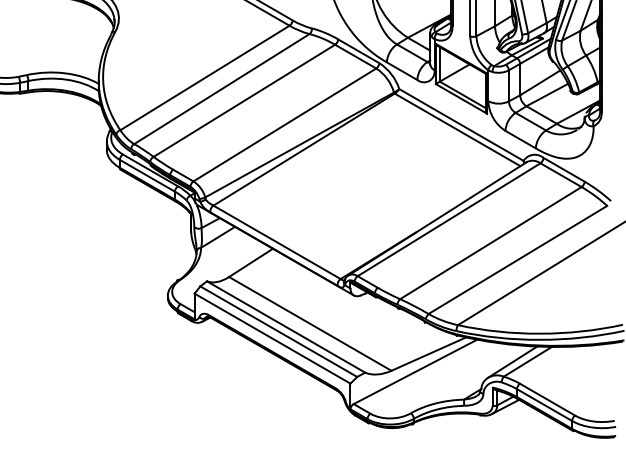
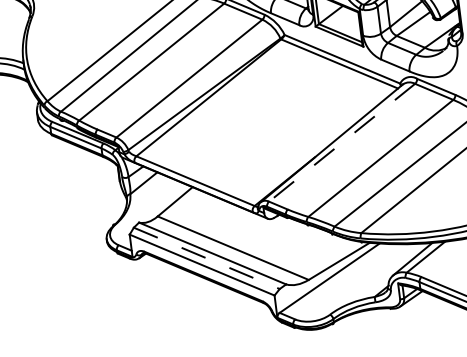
line: (448, 220) -> (341, 143), solid -> dashed
line: (278, 331) -> (206, 258), solid -> dashed

